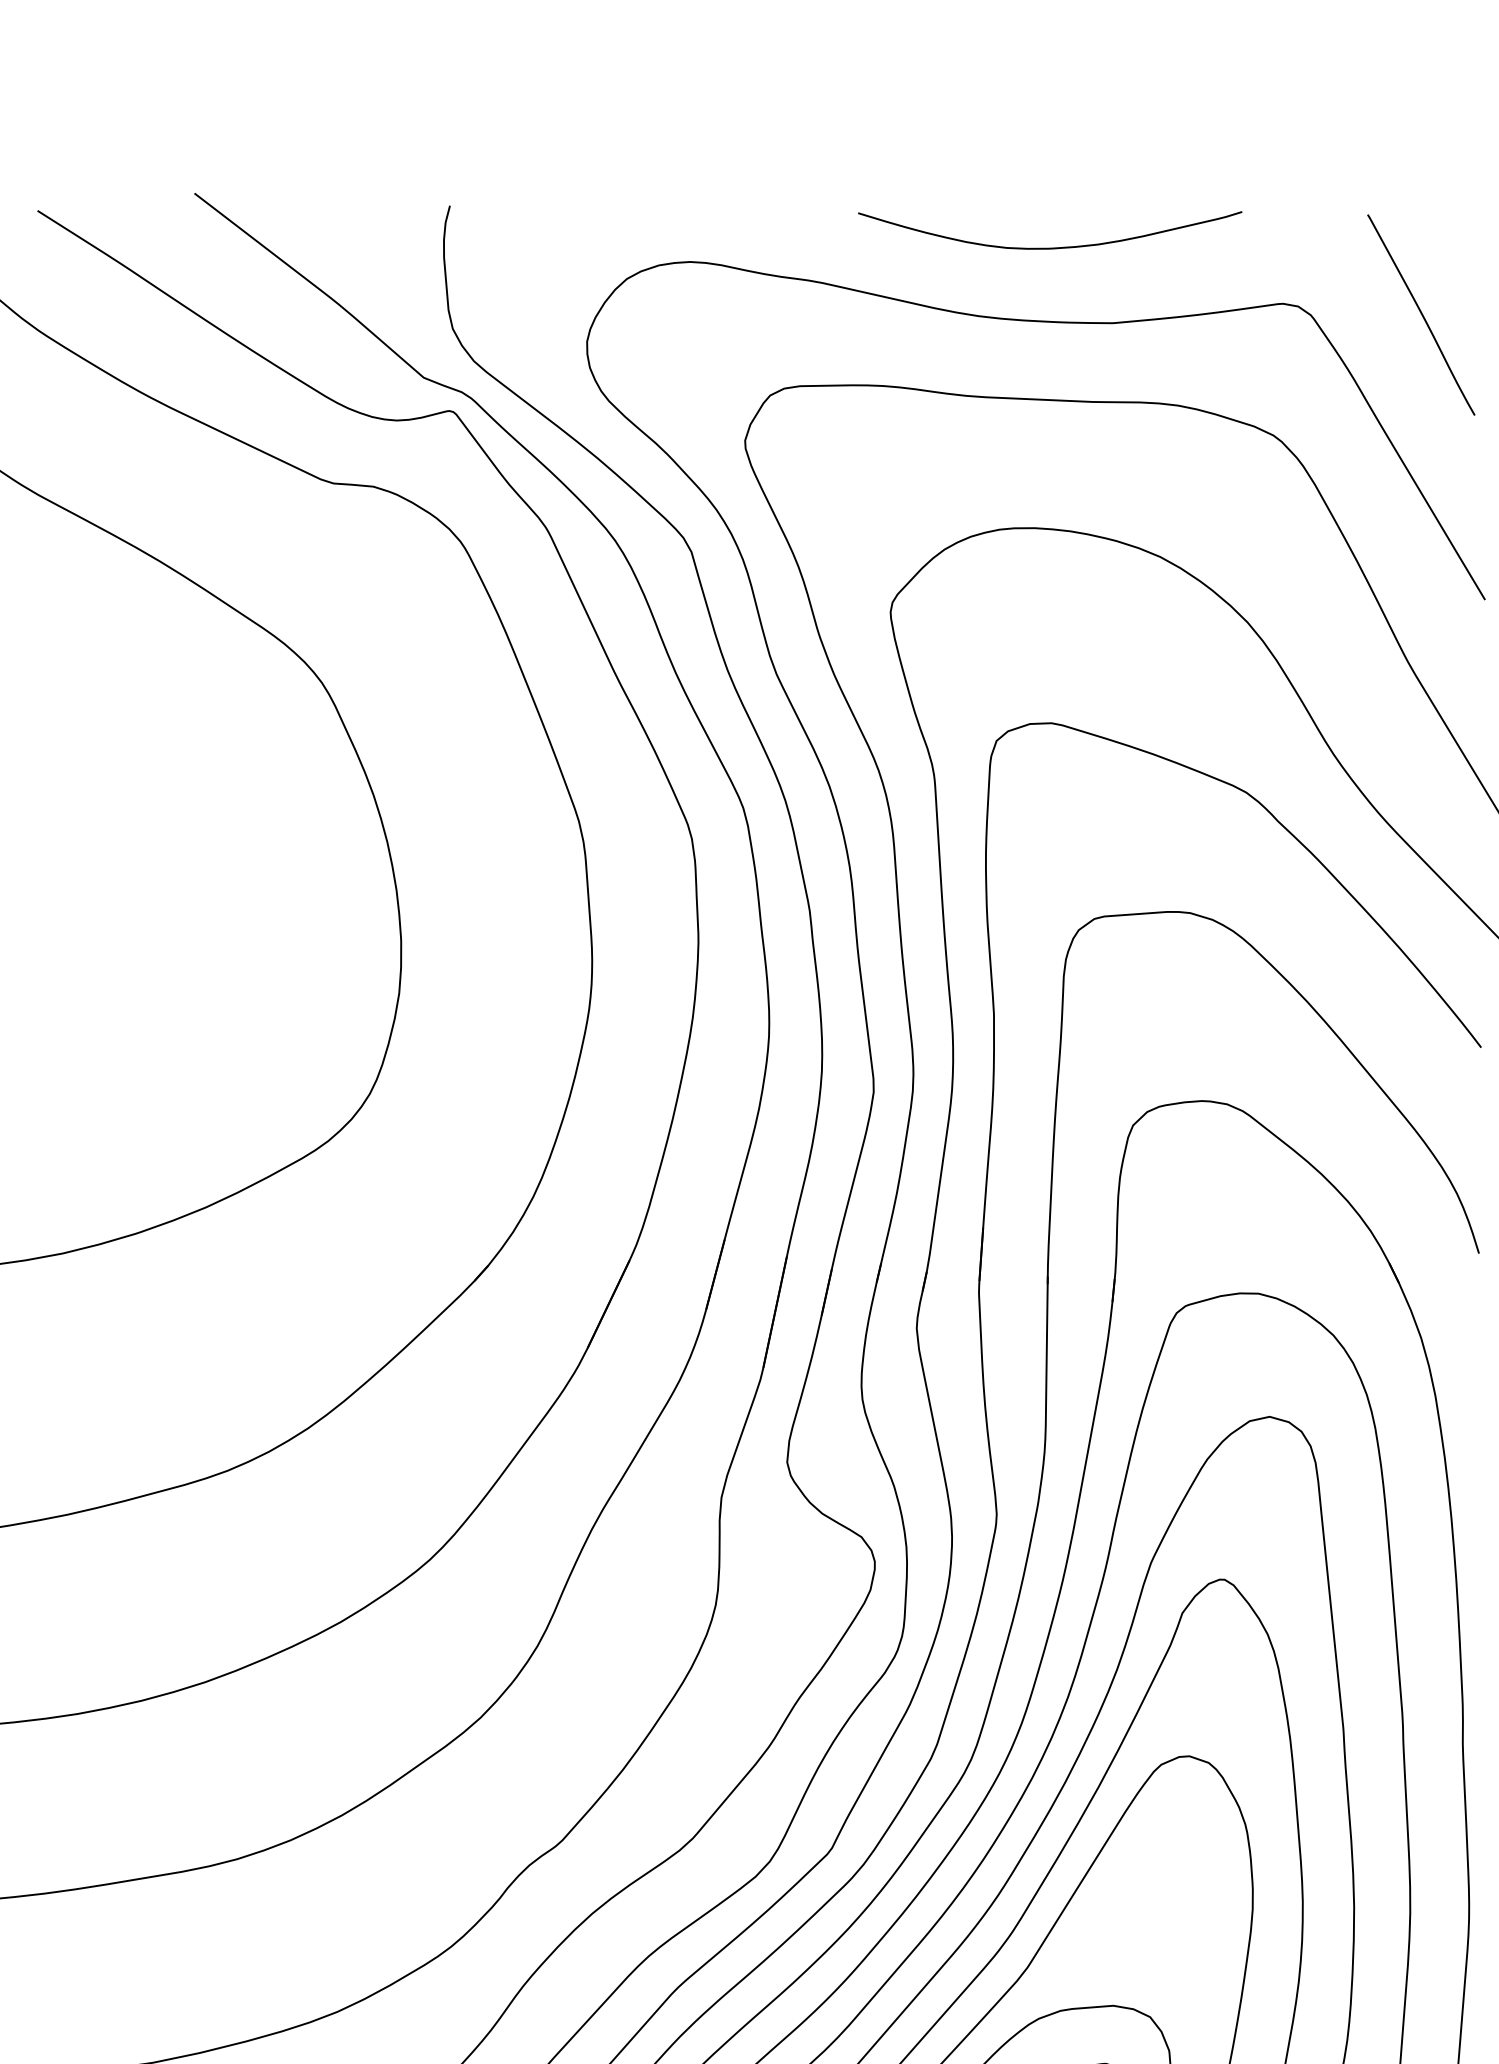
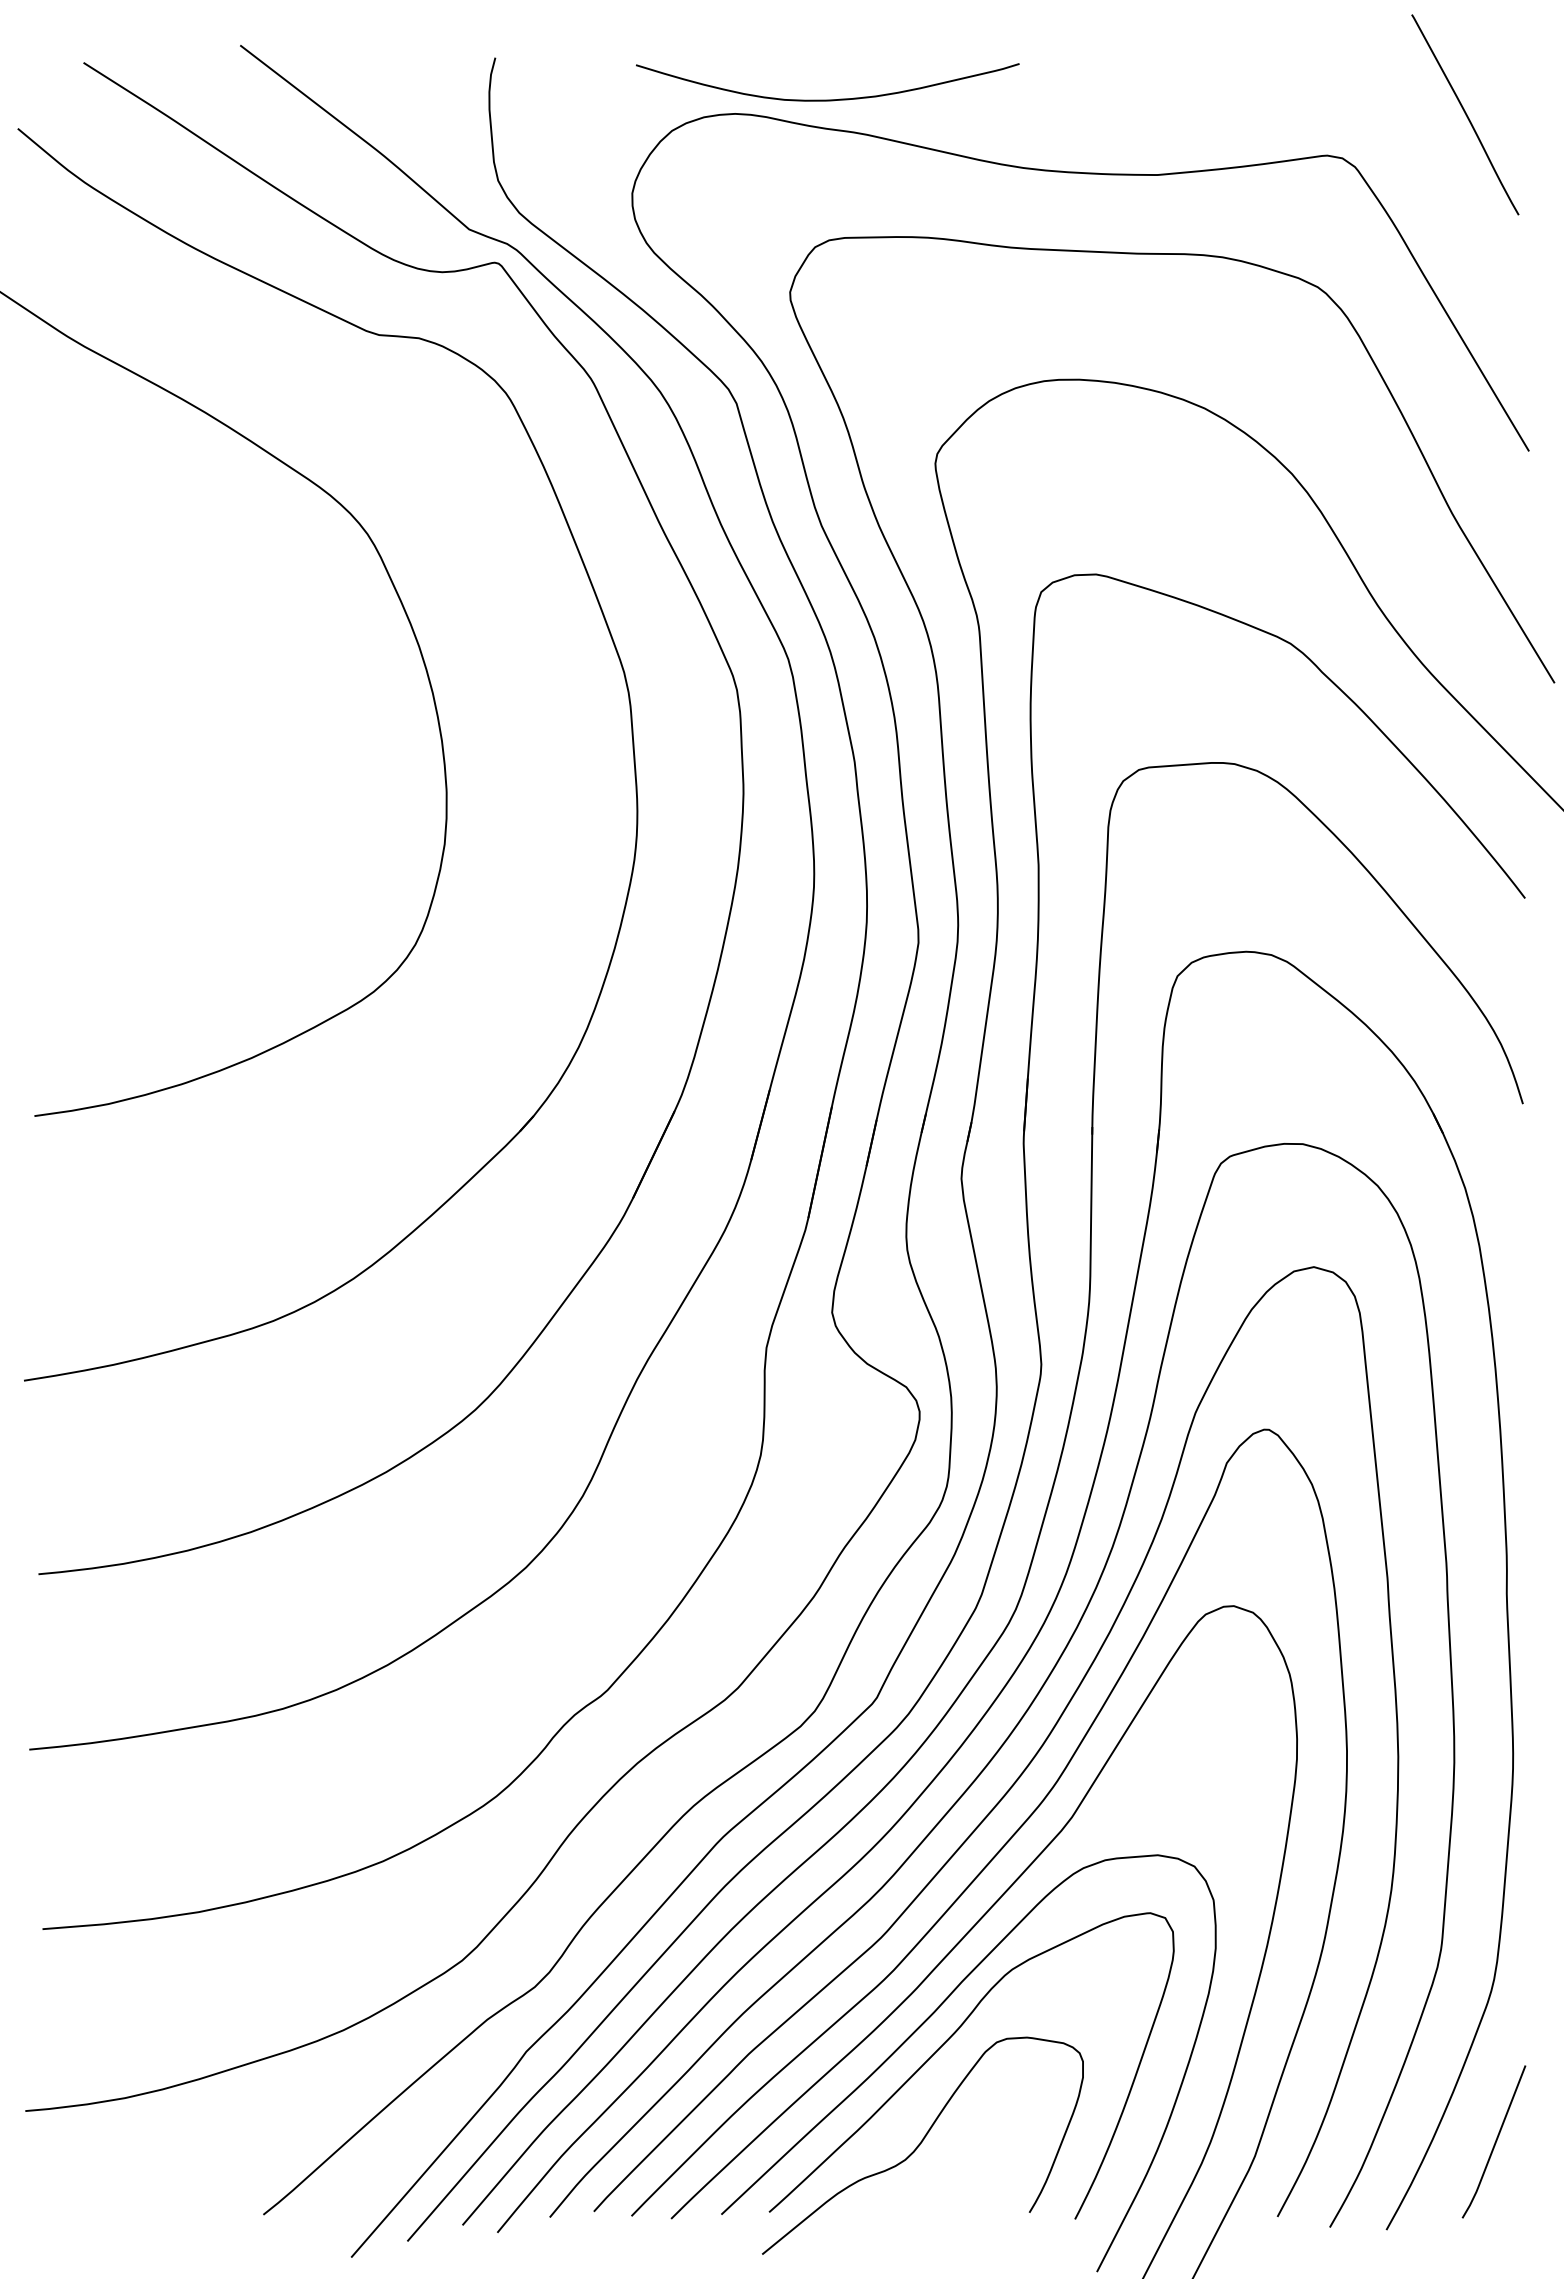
curve: (1049, 247) -> (827, 99), moved
curve: (1421, 314) -> (1465, 114), moved

